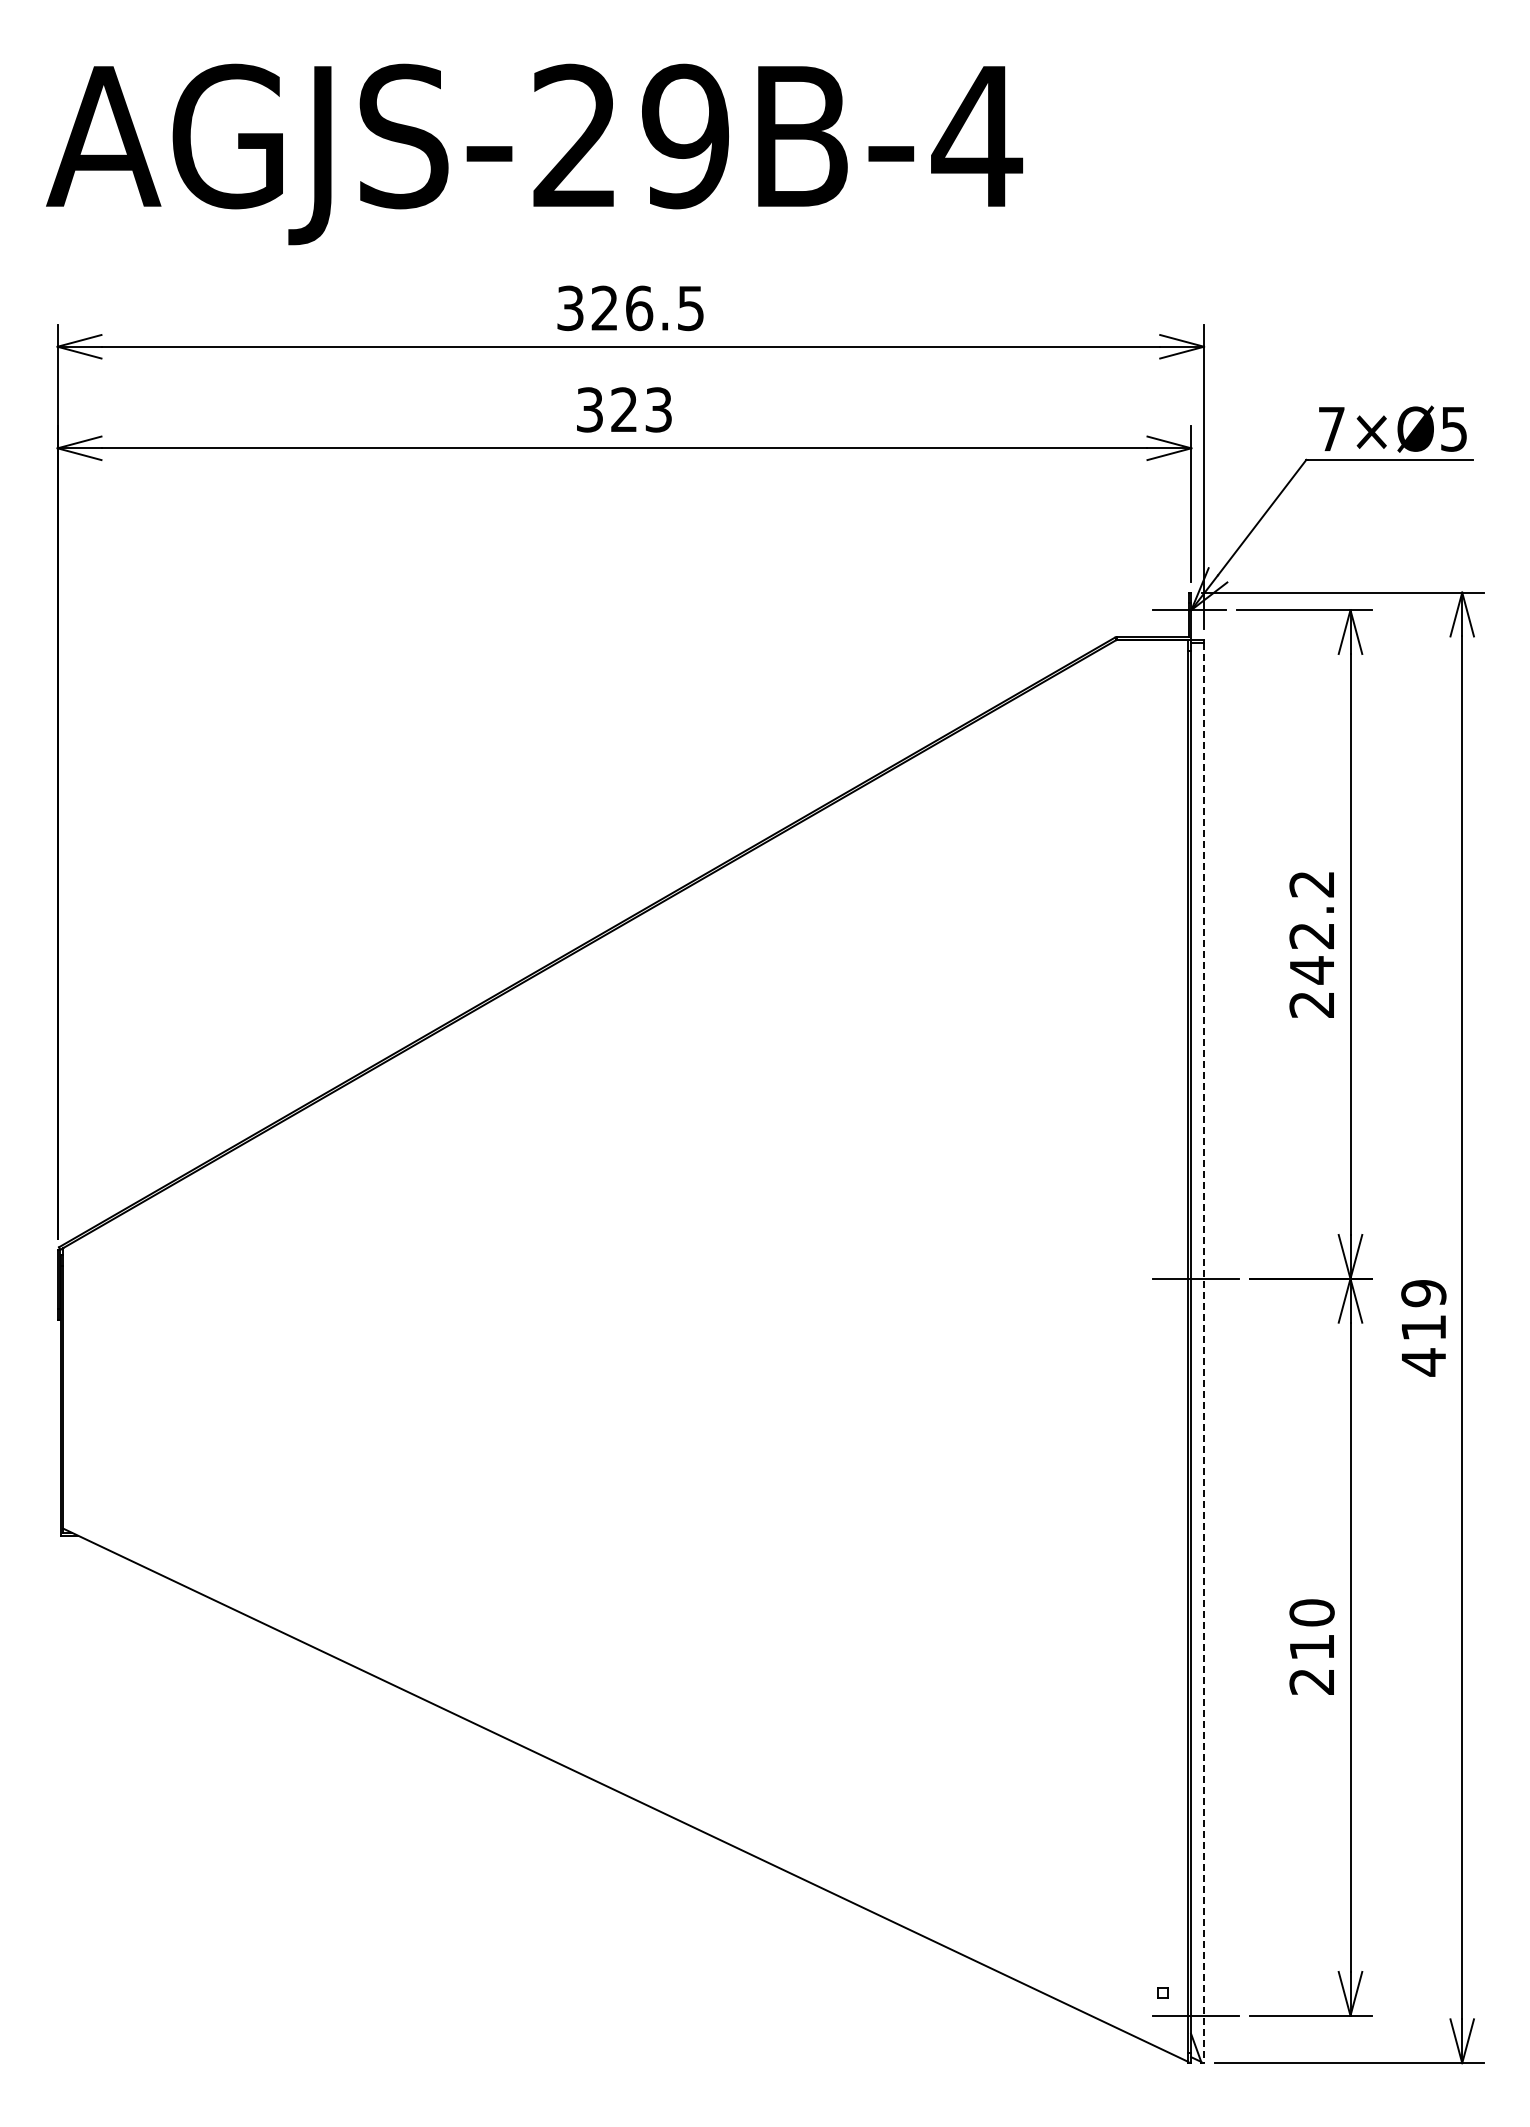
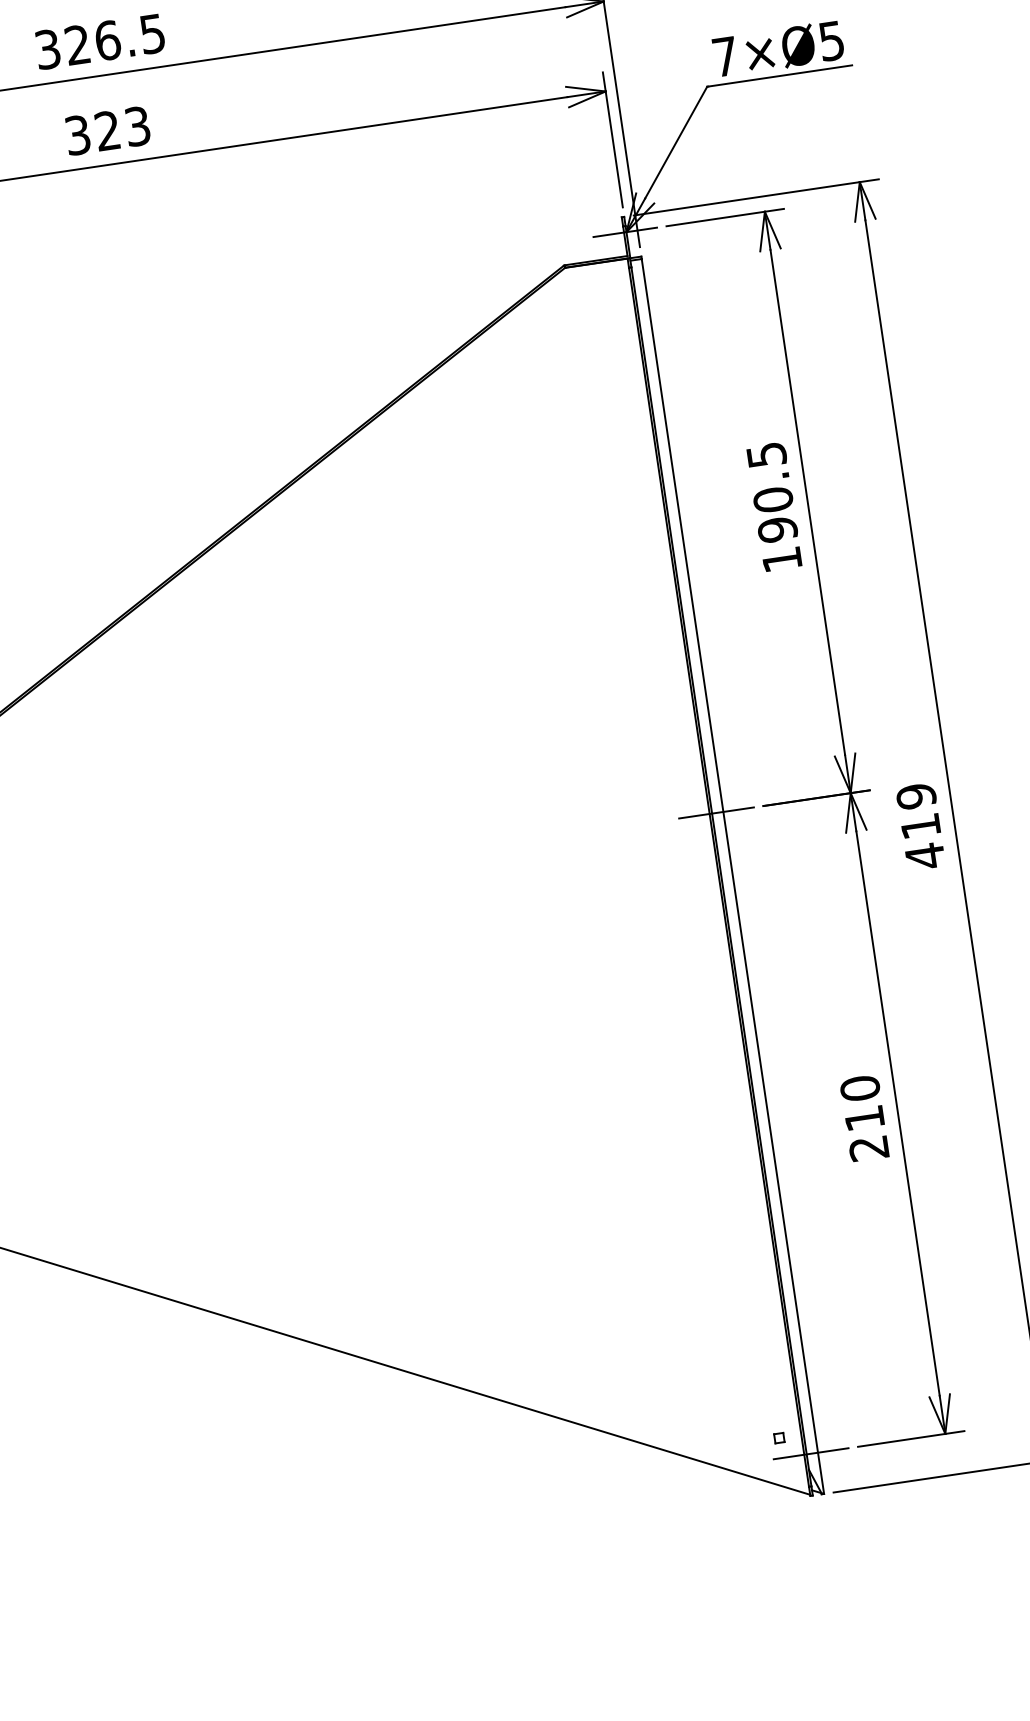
text: (1311, 944) -> (773, 507), 242.2 -> 190.5
line: (1204, 1353) -> (733, 876), dashed -> solid

